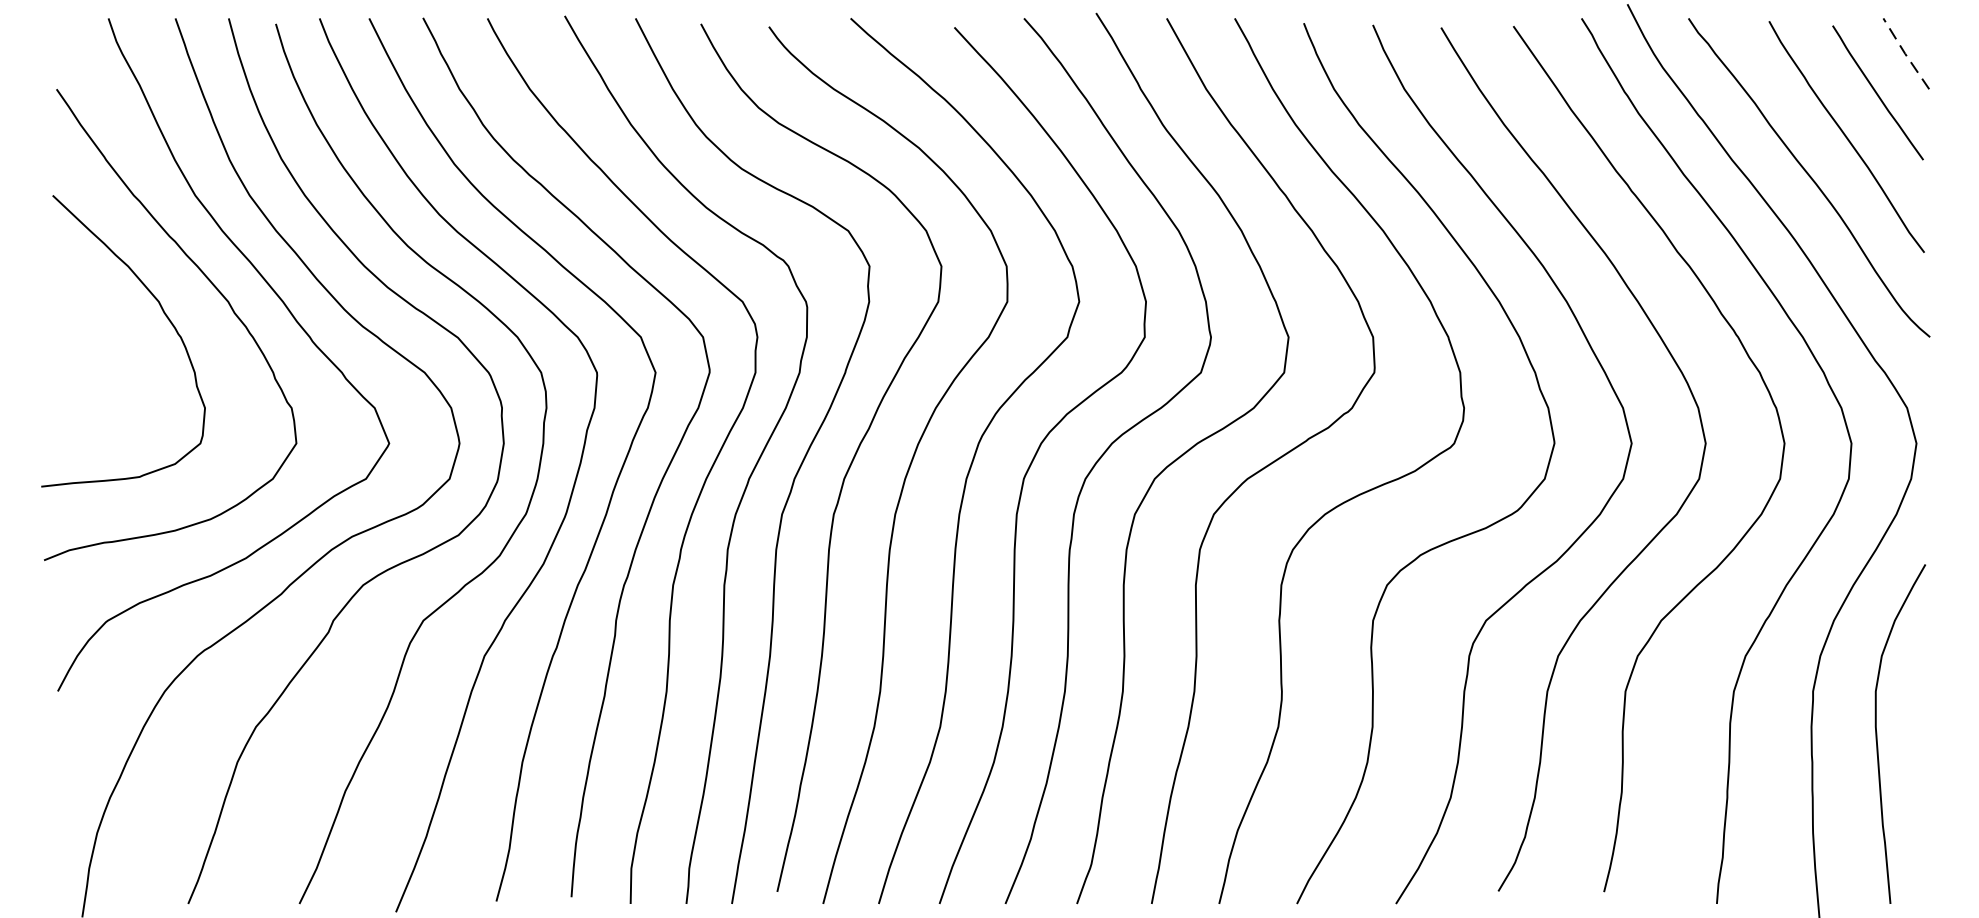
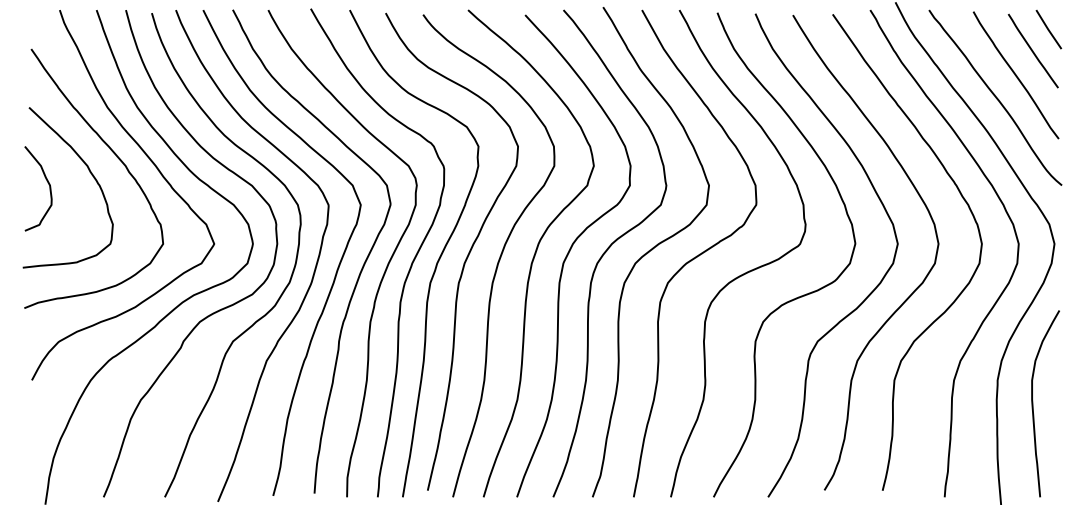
line: (1905, 53) -> (1048, 29), dashed -> solid
curve: (84, 329) -> (46, 181), added

